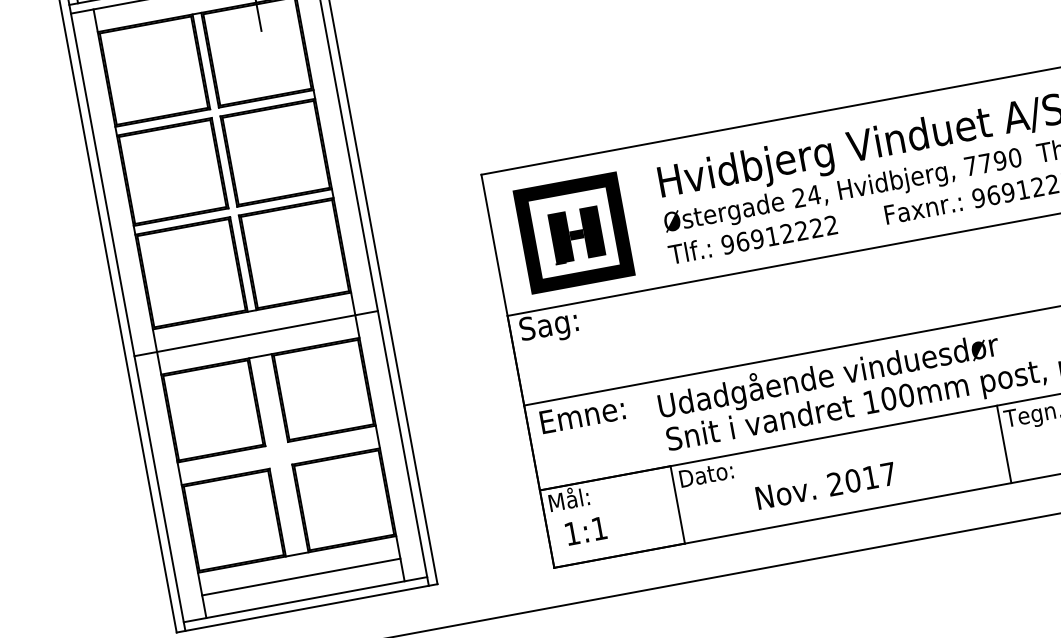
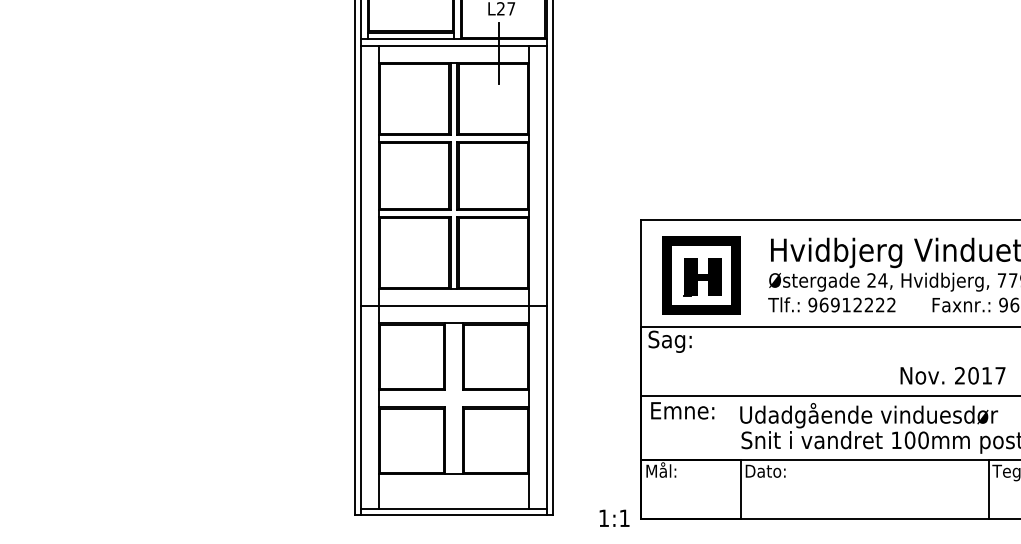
text: (825, 485) -> (952, 375), moved
text: (585, 529) -> (614, 517), moved
line: (300, 577) -> (453, 491), removed

